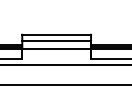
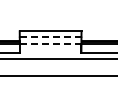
line: (56, 40) -> (50, 36), solid -> dashed
line: (56, 49) -> (50, 44), solid -> dashed

